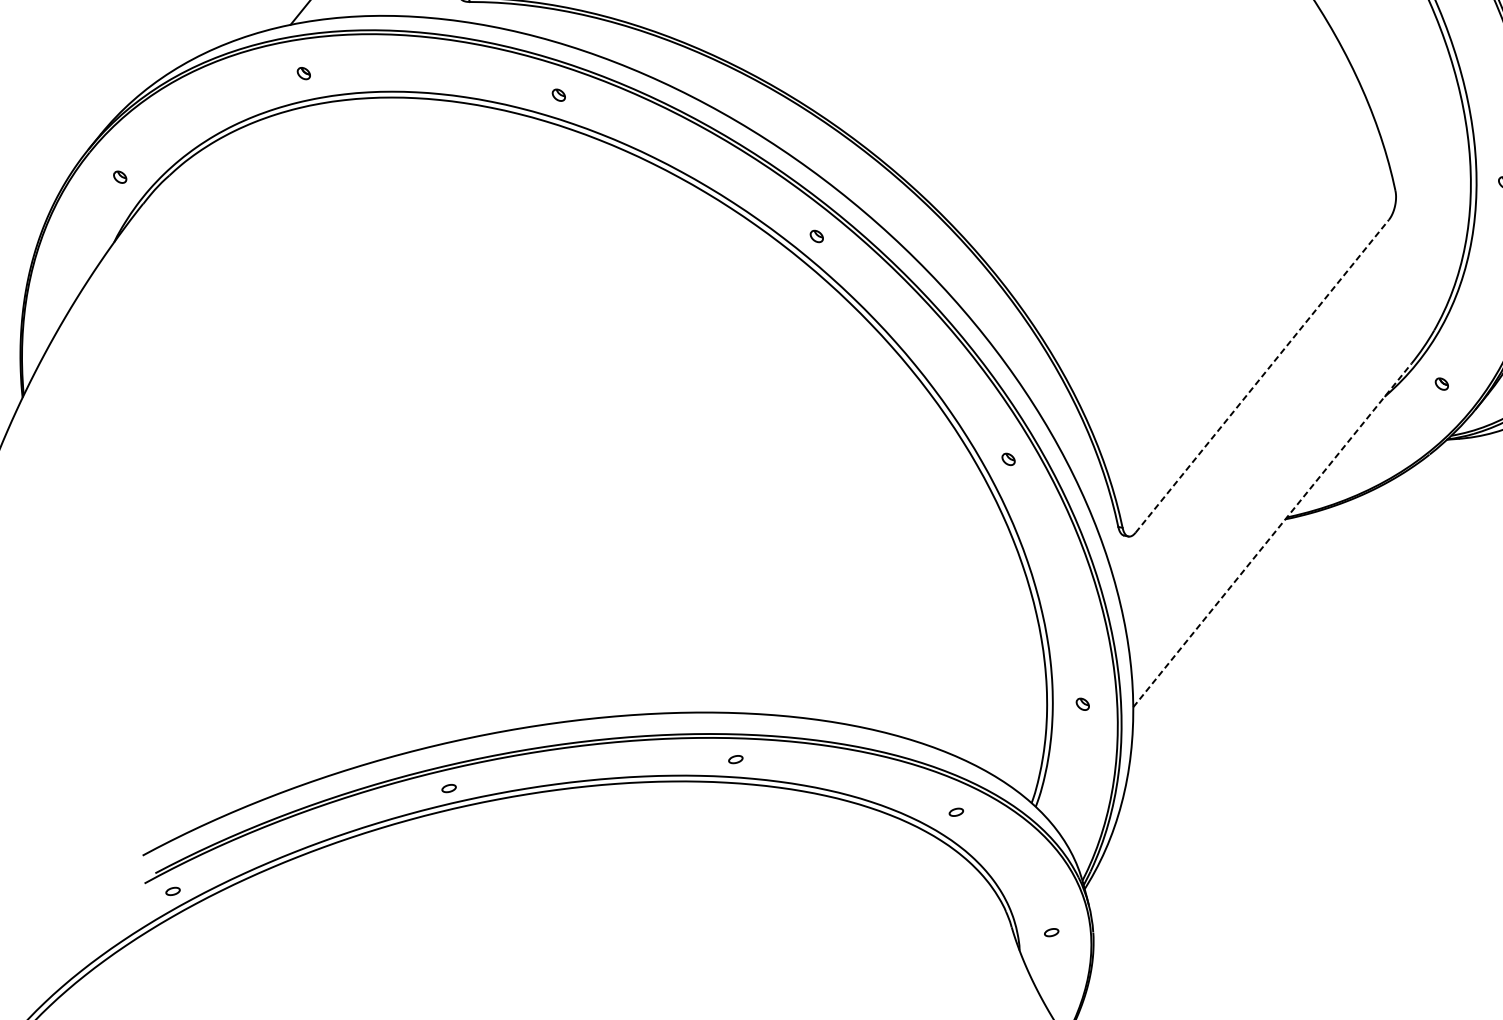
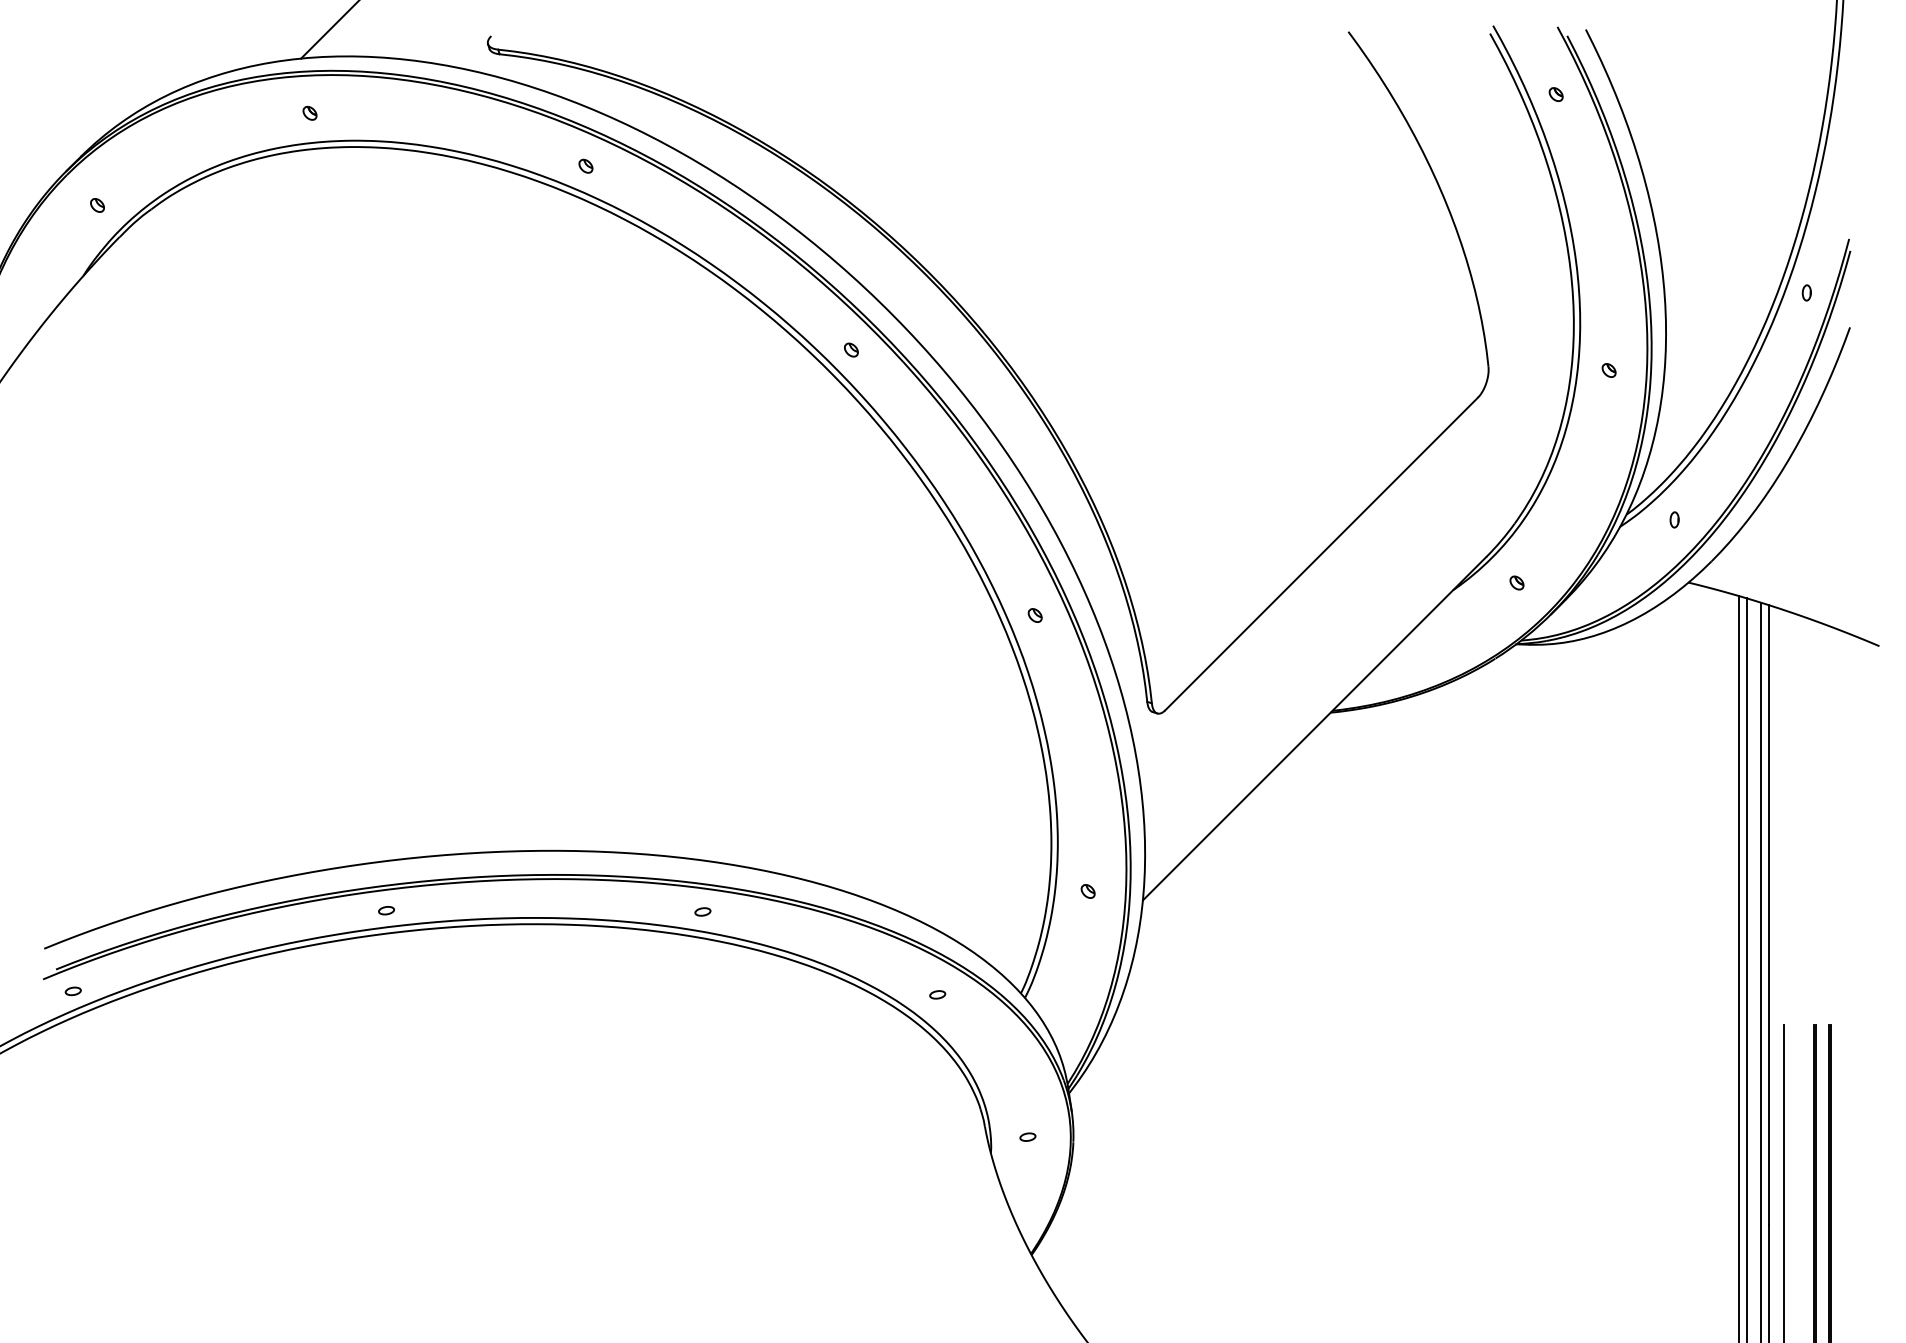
line: (1262, 375) -> (1322, 553), dashed -> solid
line: (1272, 535) -> (1314, 728), dashed -> solid

